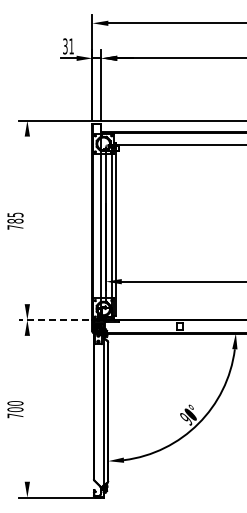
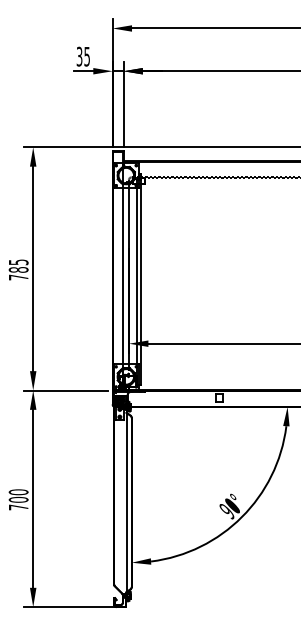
text: (71, 46) -> (87, 56), 31 -> 35
line: (27, 220) -> (33, 269), added
line: (53, 320) -> (65, 391), dashed -> solid
line: (27, 408) -> (33, 498), added

